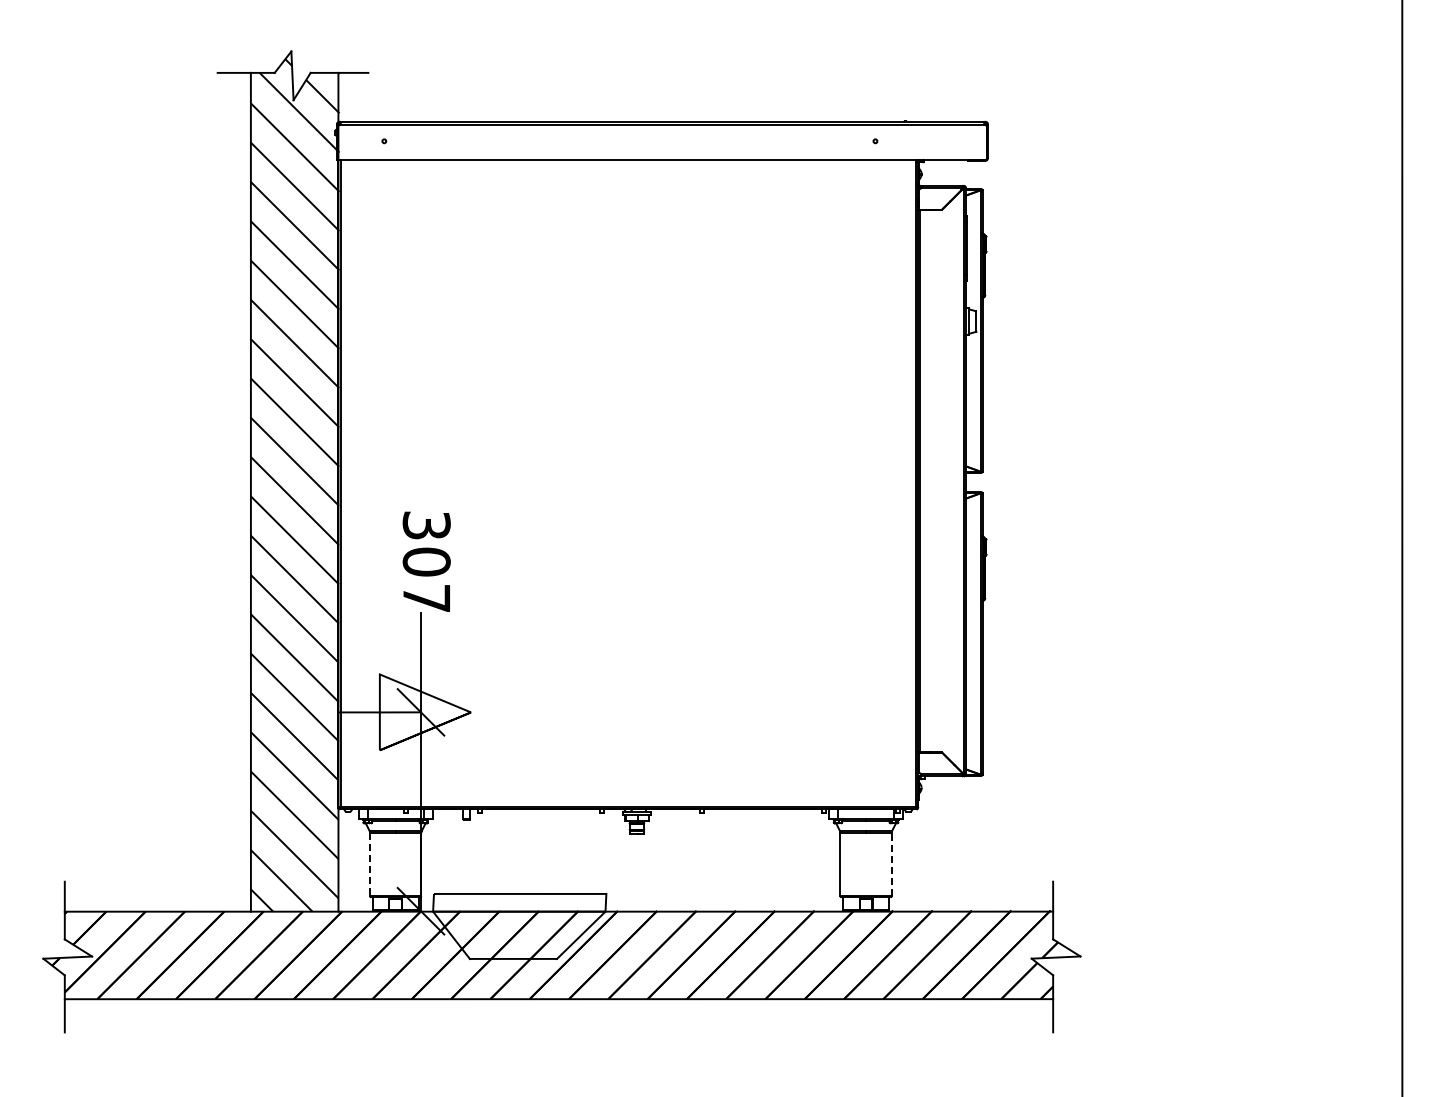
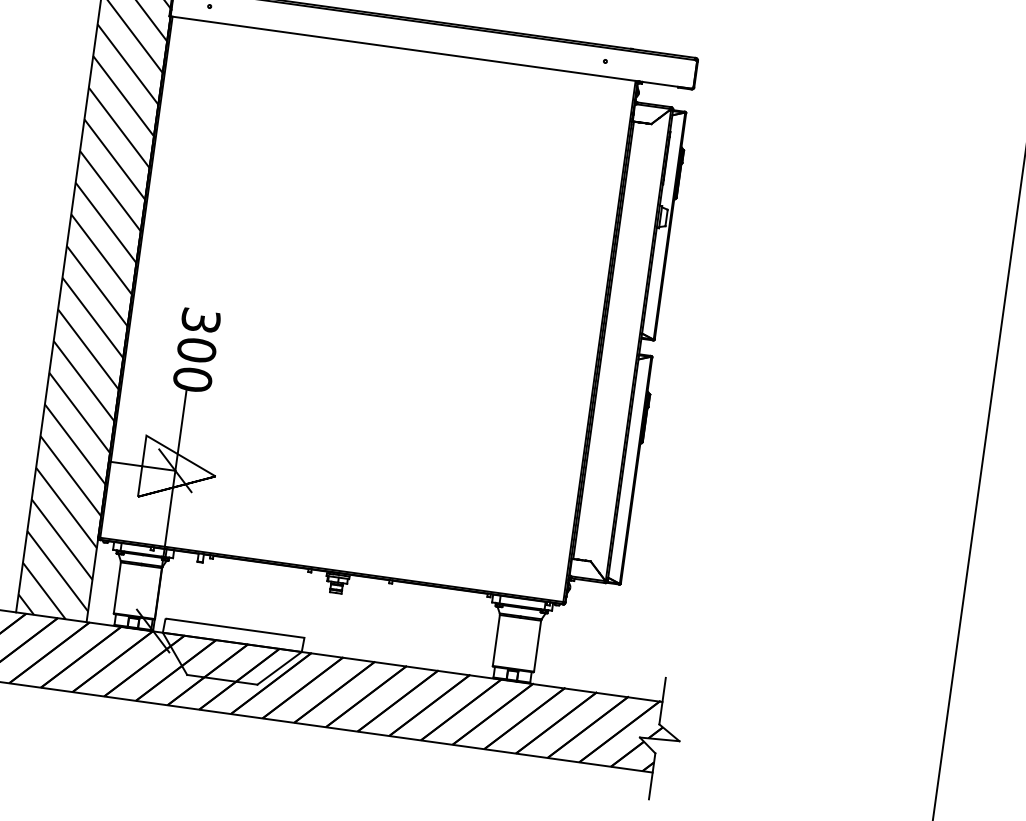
text: (426, 598) -> (192, 379), 307 -> 300
line: (370, 864) -> (117, 587), dashed -> solid
line: (891, 864) -> (537, 645), dashed -> solid

